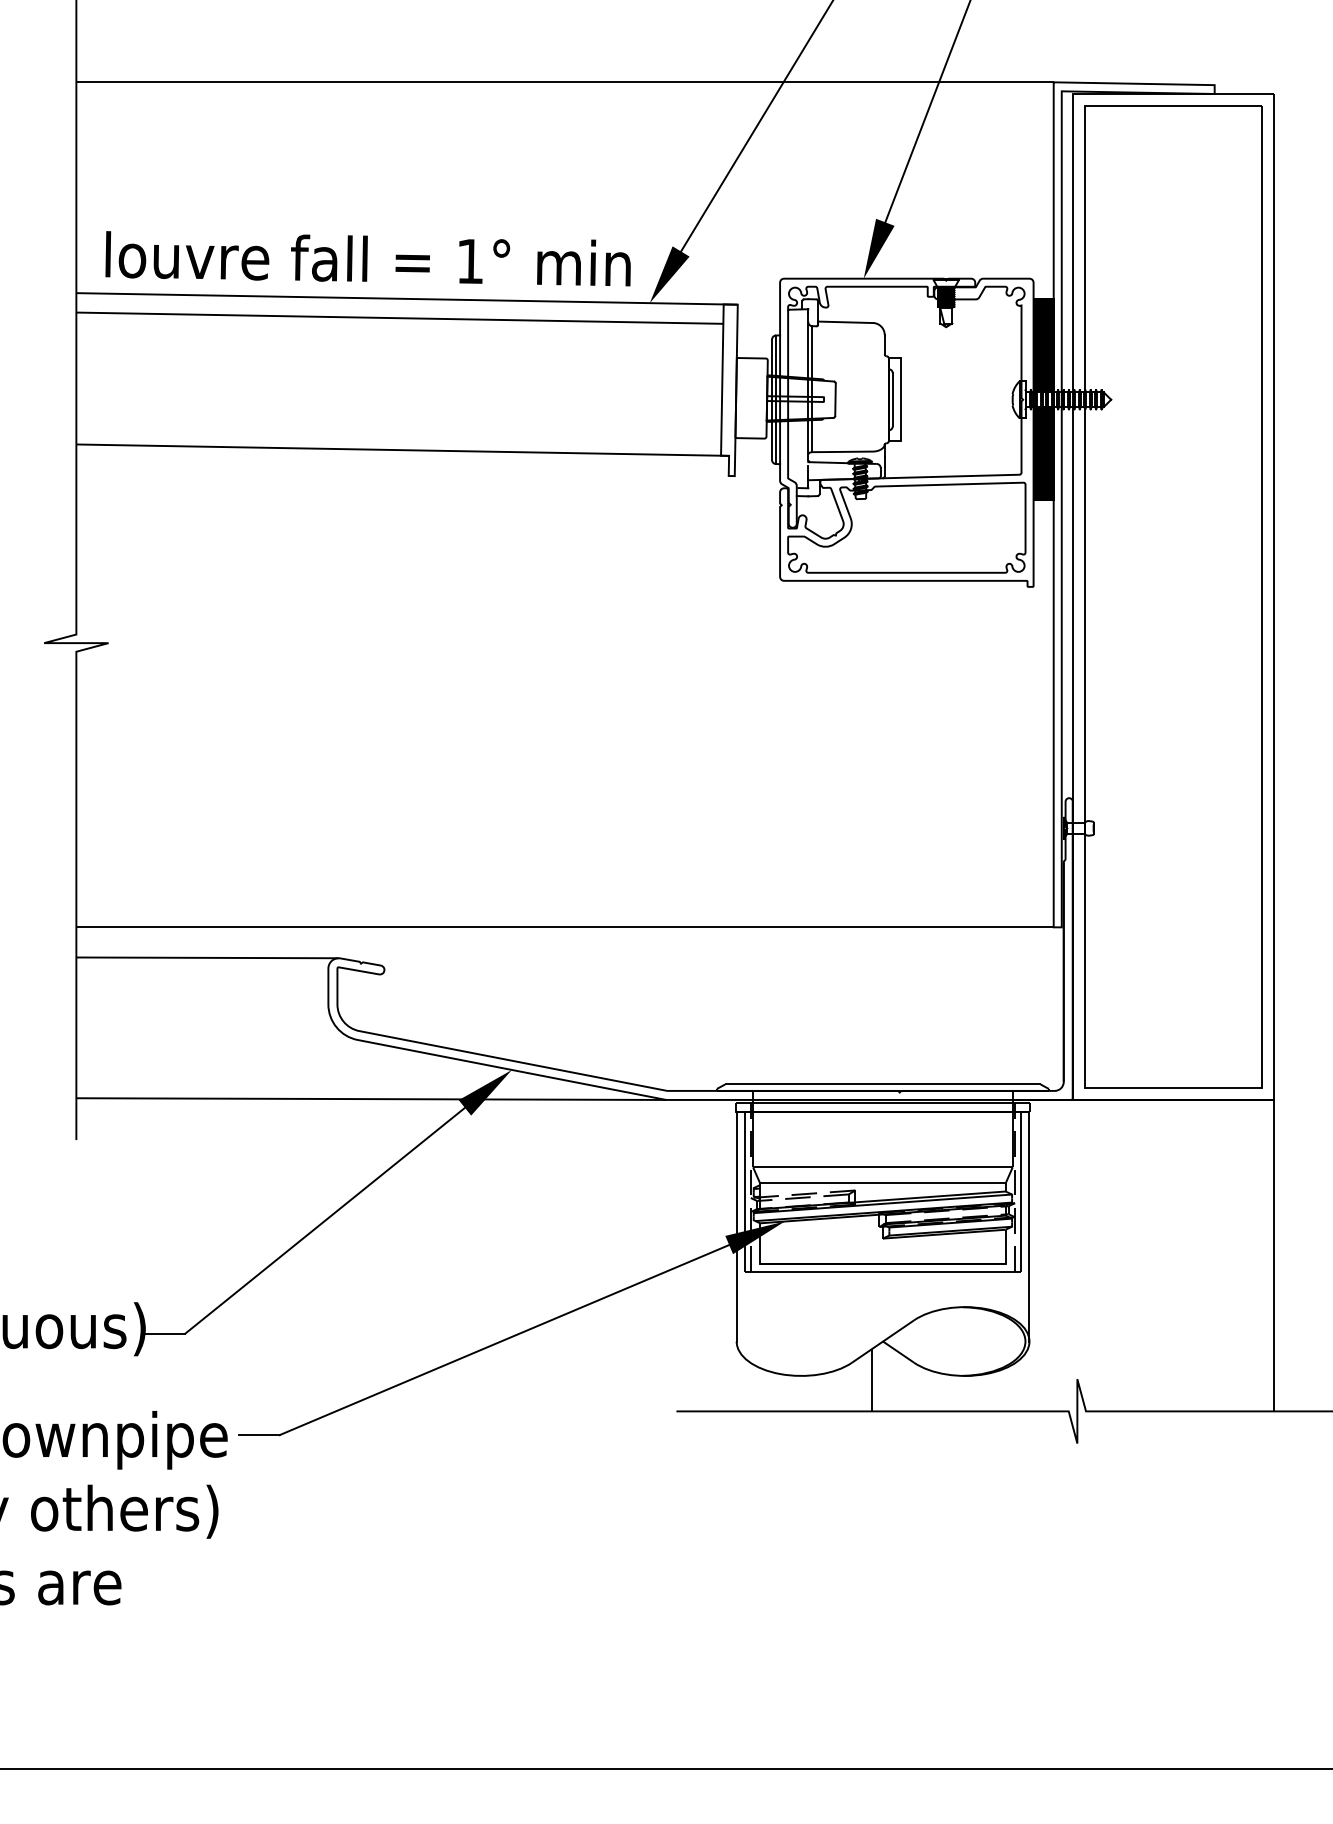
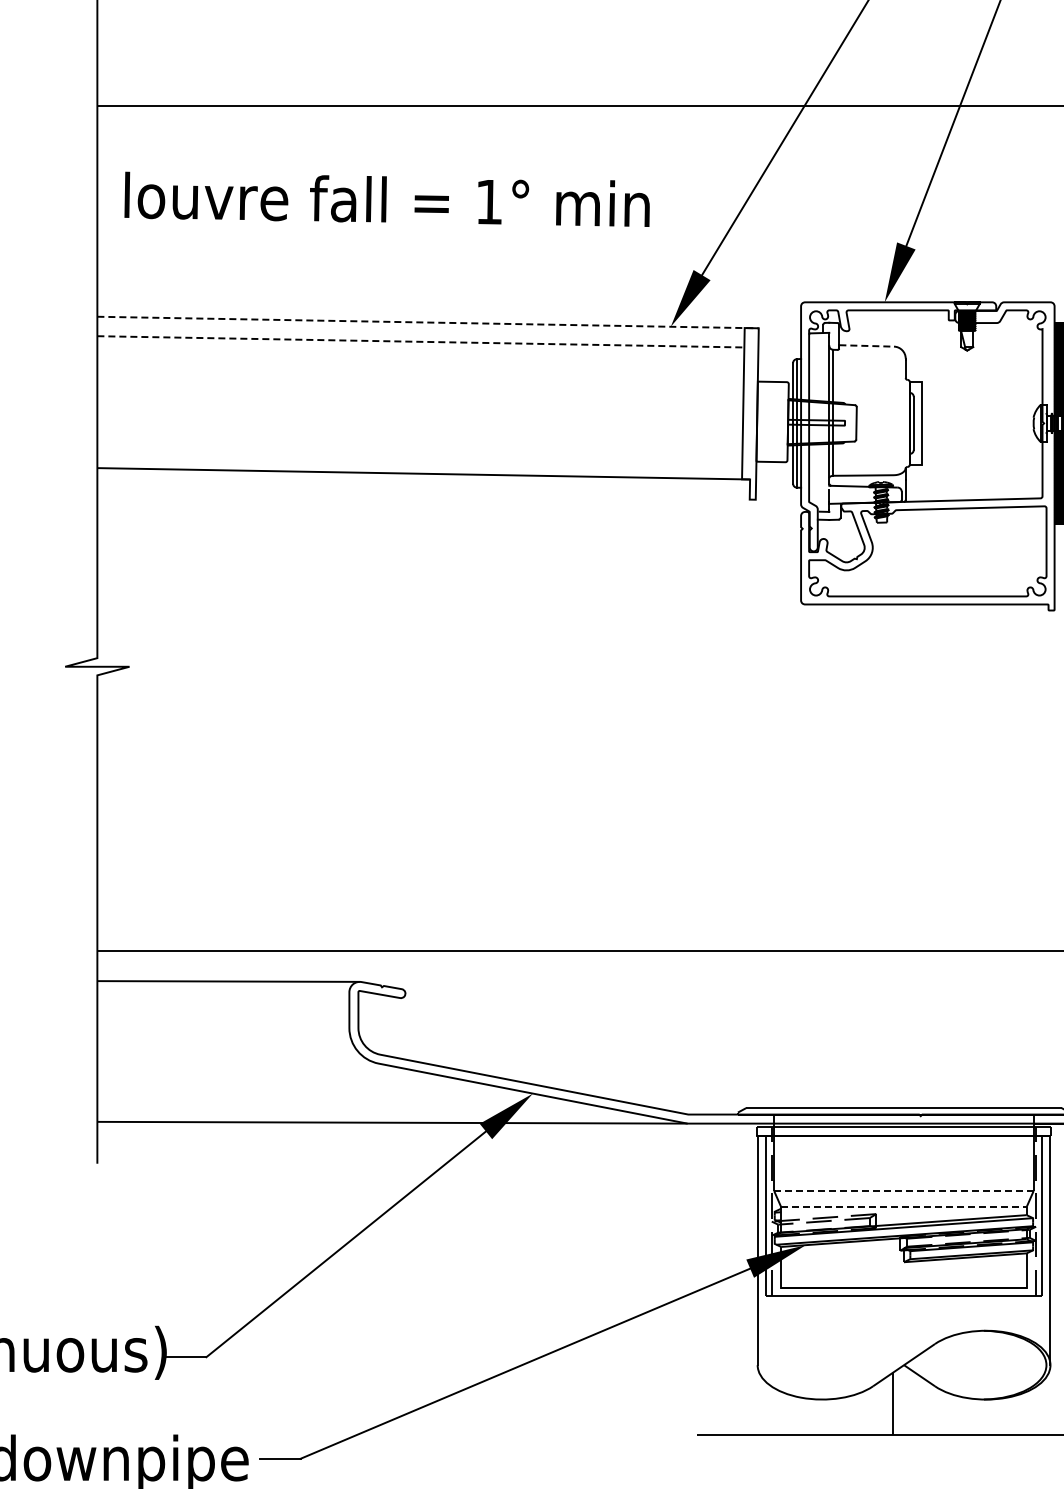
text: (367, 258) -> (386, 199), moved
line: (407, 298) -> (428, 322), solid -> dashed
line: (399, 318) -> (420, 342), solid -> dashed
line: (846, 322) -> (867, 346), solid -> dashed
line: (882, 1167) -> (903, 1191), solid -> dashed
line: (882, 1183) -> (903, 1207), solid -> dashed

